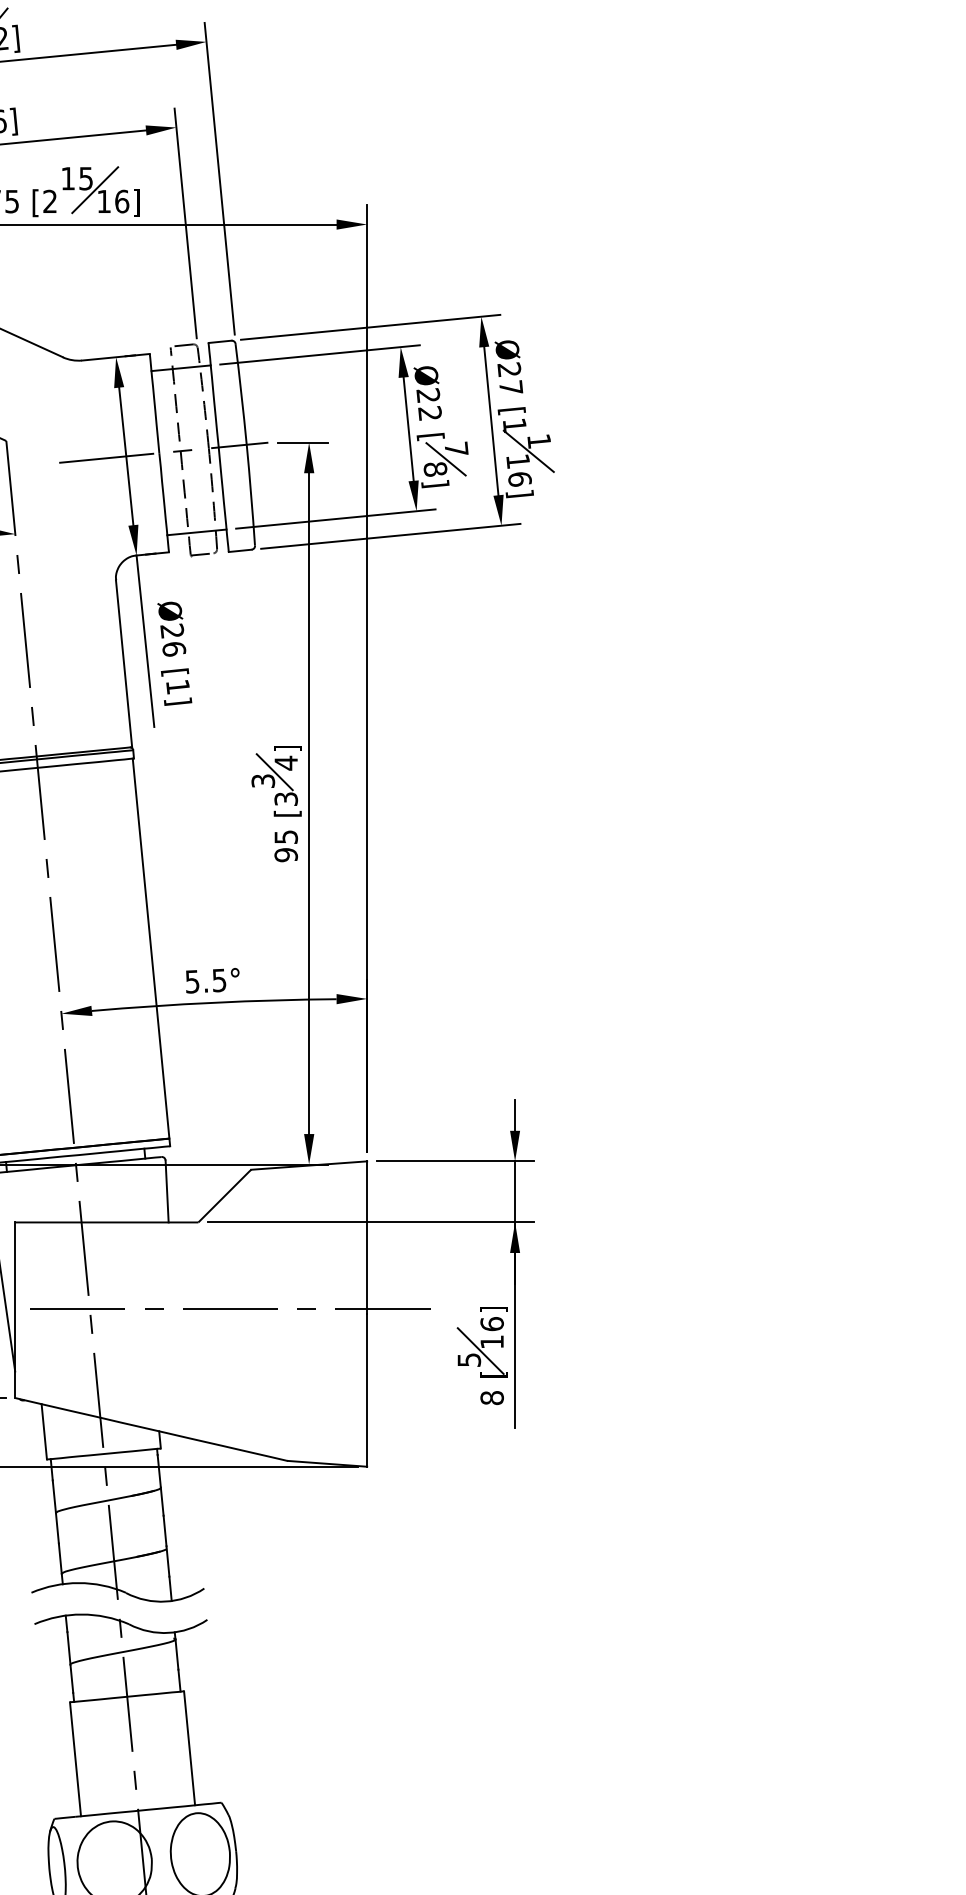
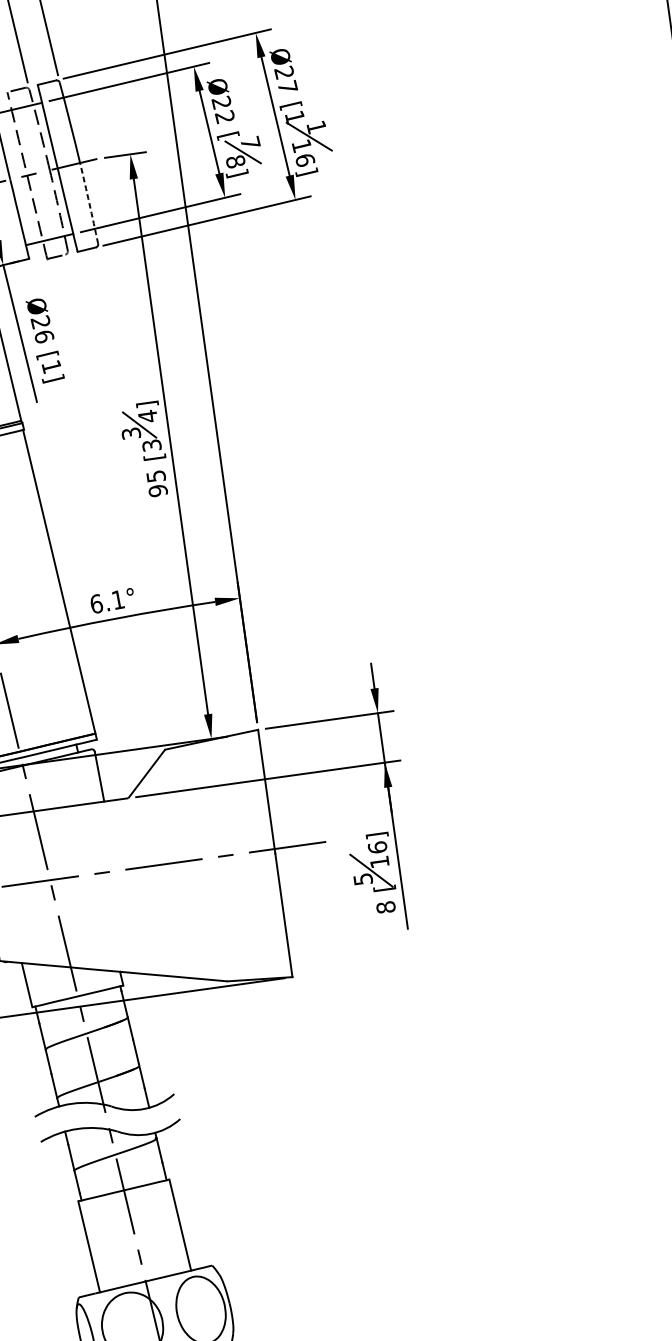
arc: (251, 495) -> (89, 203), solid -> dashed
text: (205, 980) -> (106, 601), 5.5° -> 6.1°

